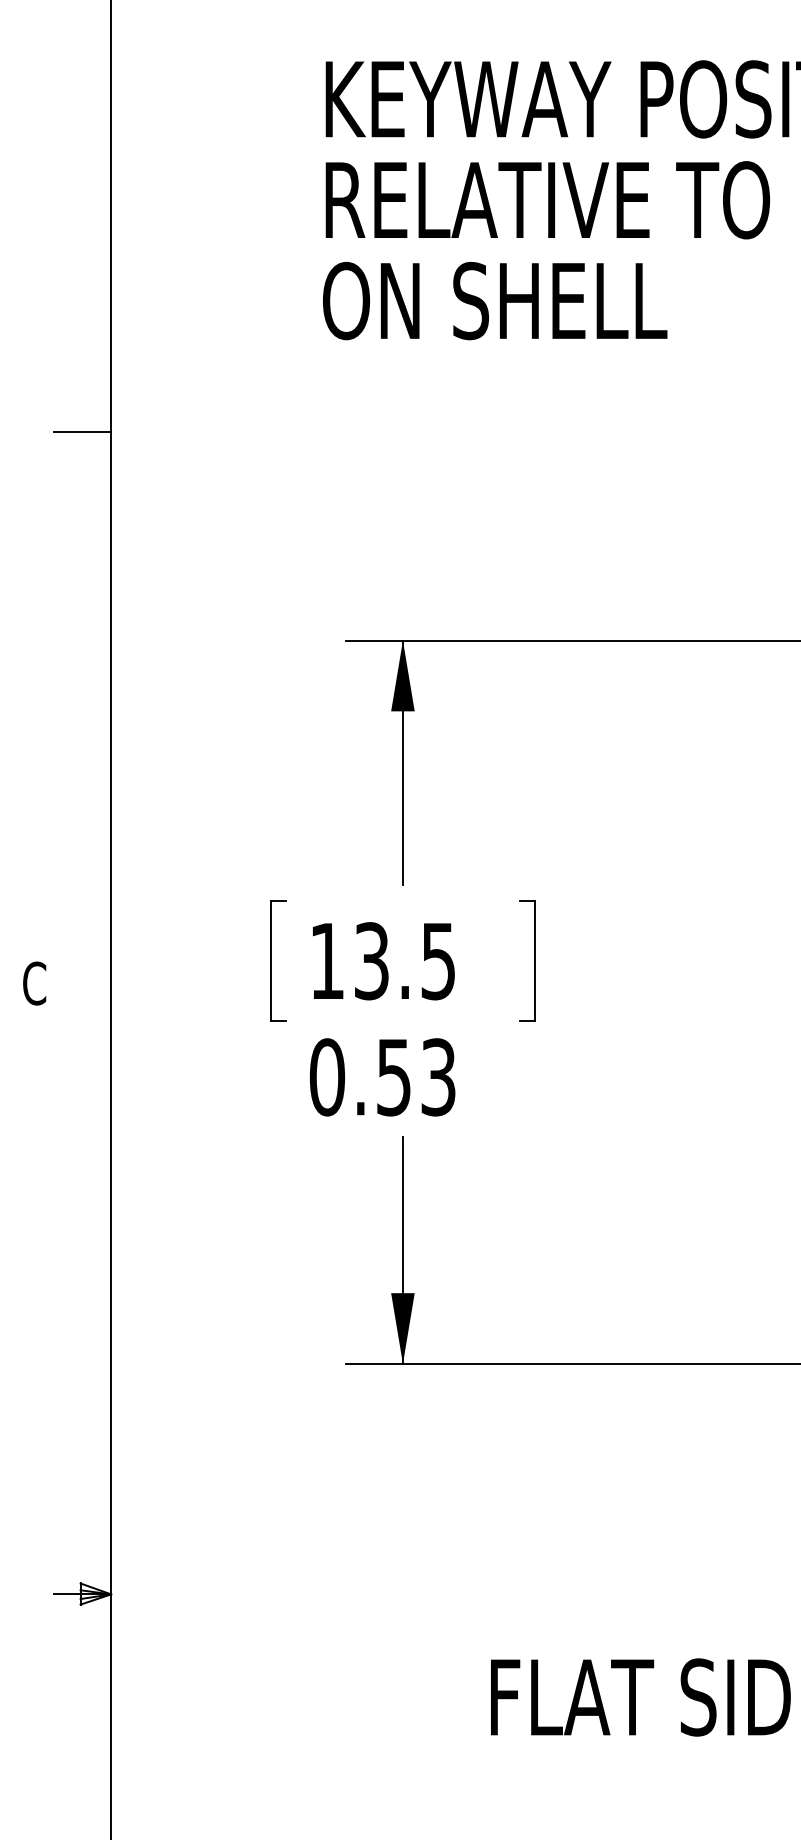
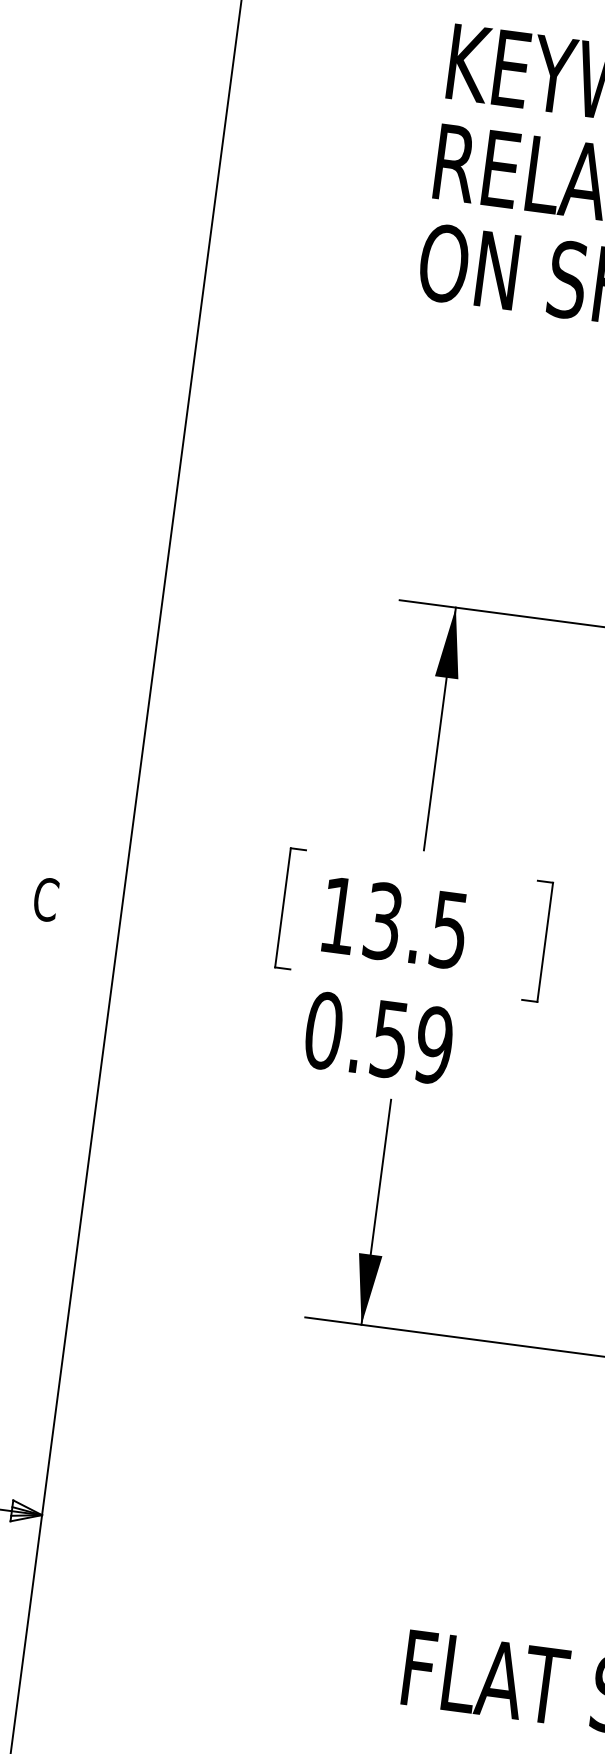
line: (82, 431) -> (165, 358), removed
text: (437, 1077) -> (433, 1045), 0.53 -> 0.59

